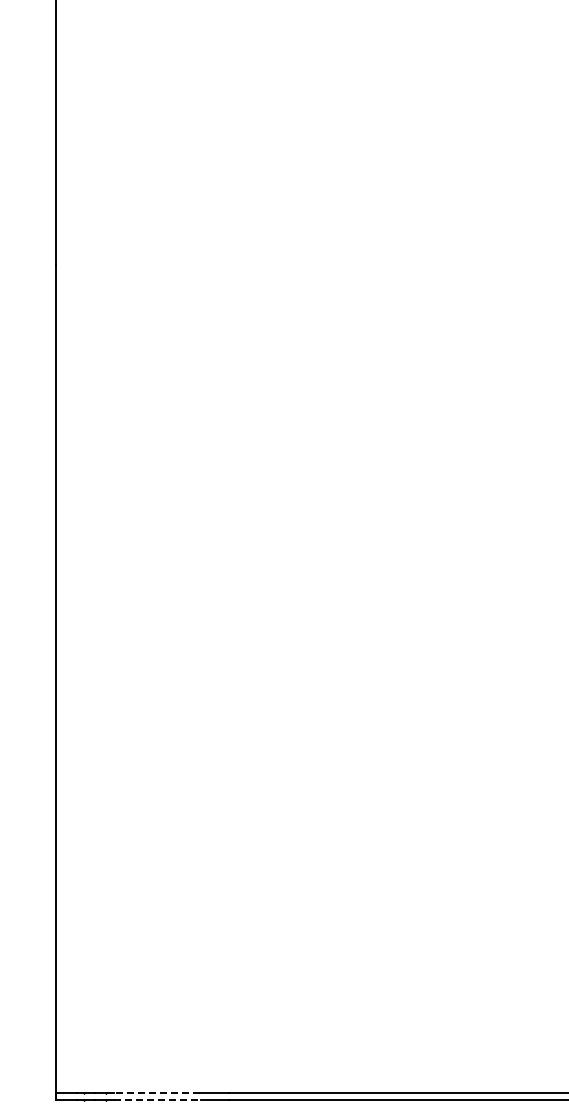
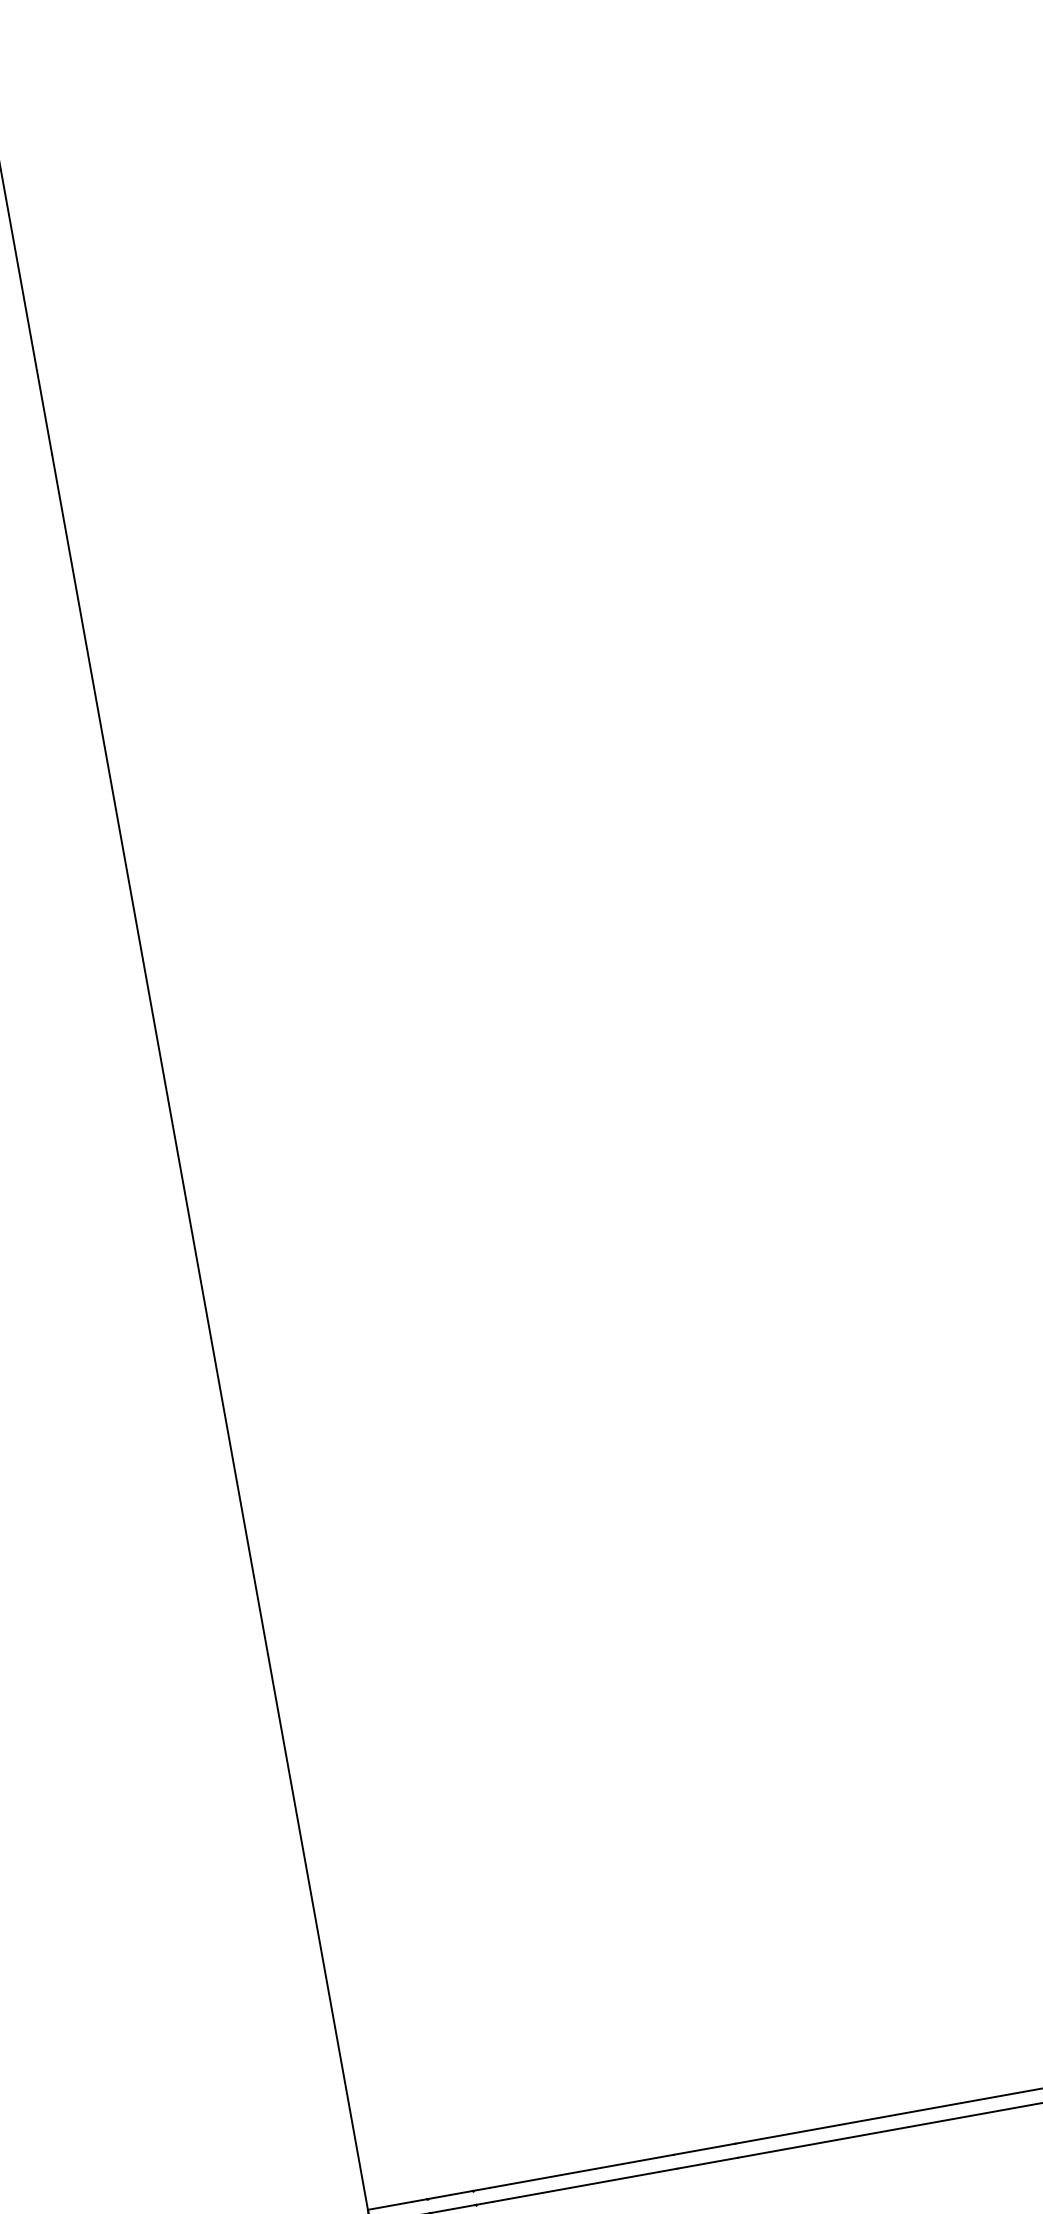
line: (156, 1092) -> (580, 2170), dashed -> solid
line: (157, 1099) -> (585, 2185), dashed -> solid

